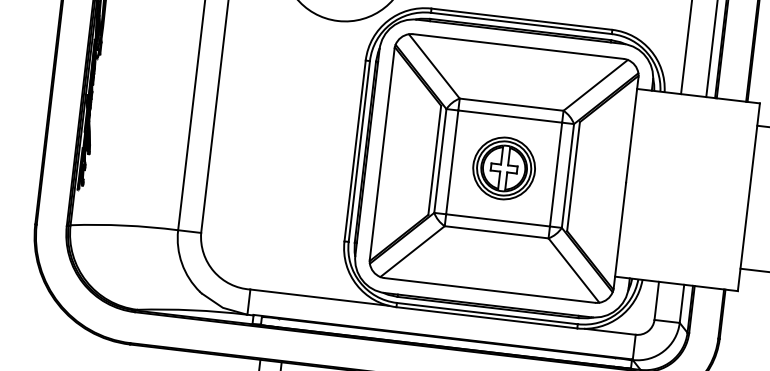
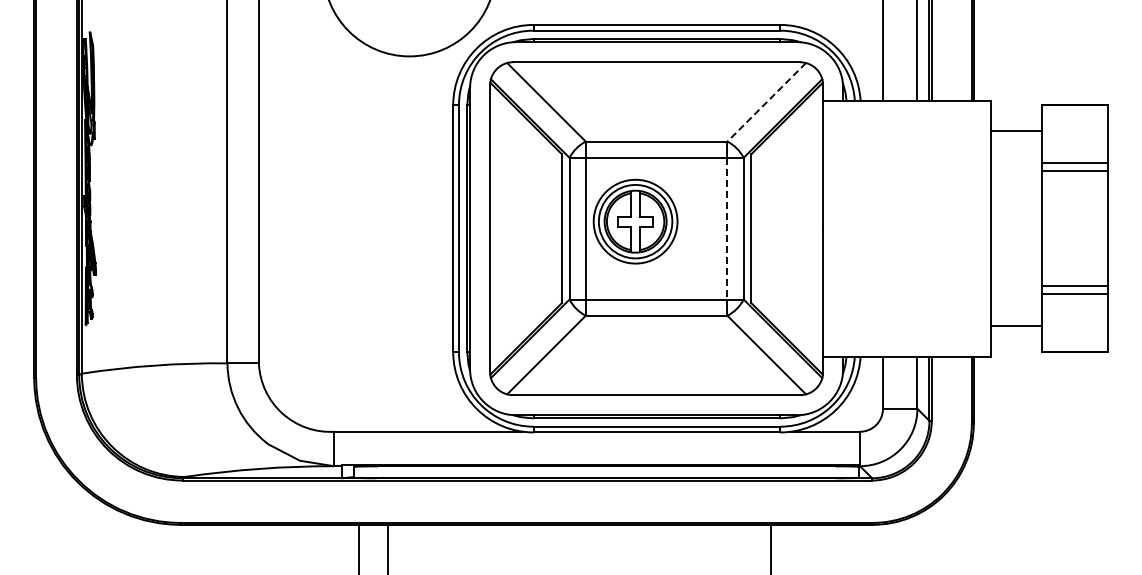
line: (595, 85) -> (766, 102), solid -> dashed
part: (504, 168) -> (635, 221), moved
line: (556, 174) -> (727, 228), solid -> dashed

